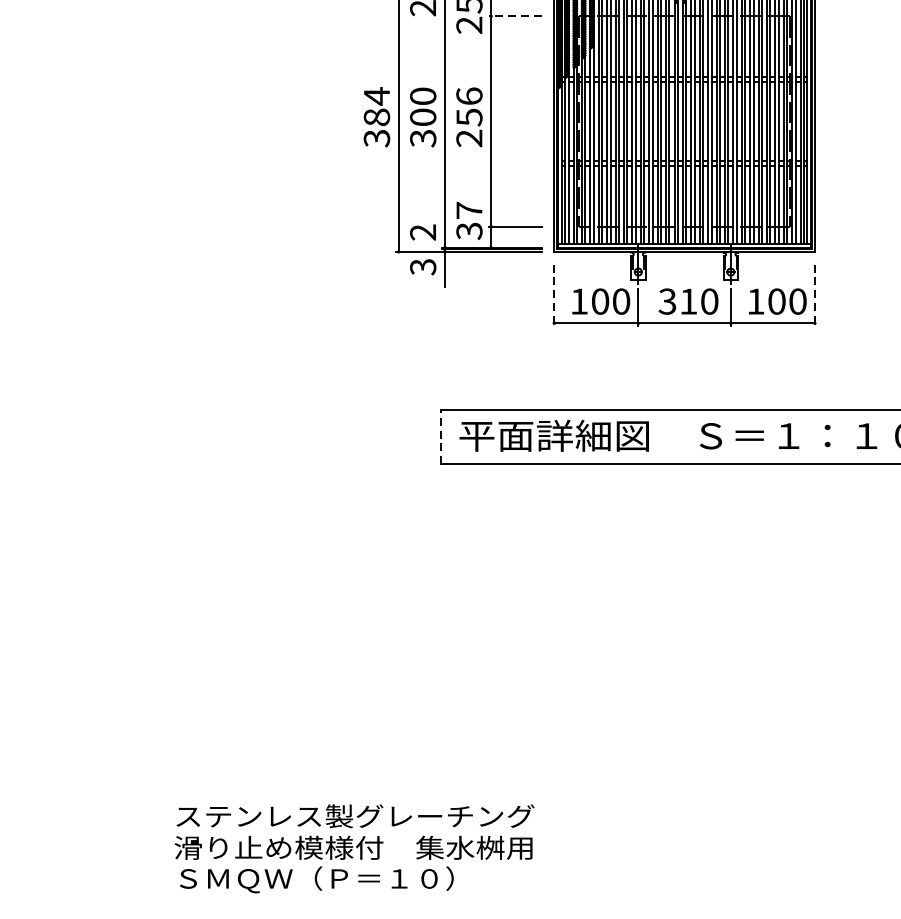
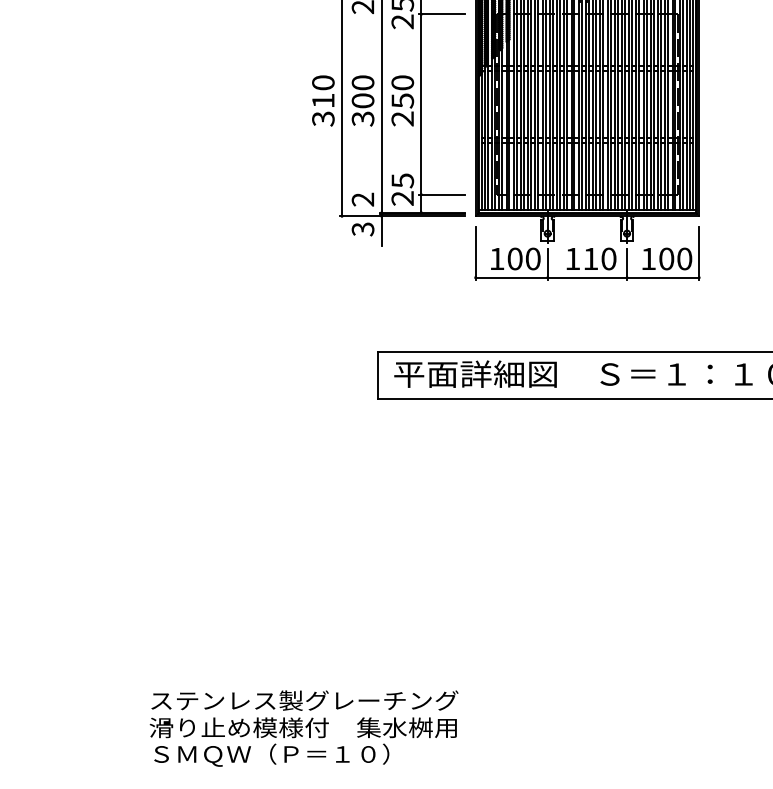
line: (514, 16) -> (441, 14), dashed -> solid
text: (469, 95) -> (402, 82), 256 -> 250
text: (377, 106) -> (323, 91), 384 -> 310
text: (469, 220) -> (402, 189), 37 -> 25
line: (554, 296) -> (475, 254), dashed -> solid
line: (815, 296) -> (699, 254), dashed -> solid
text: (667, 301) -> (572, 258), 310 -> 110
line: (441, 436) -> (378, 374), dashed -> solid

